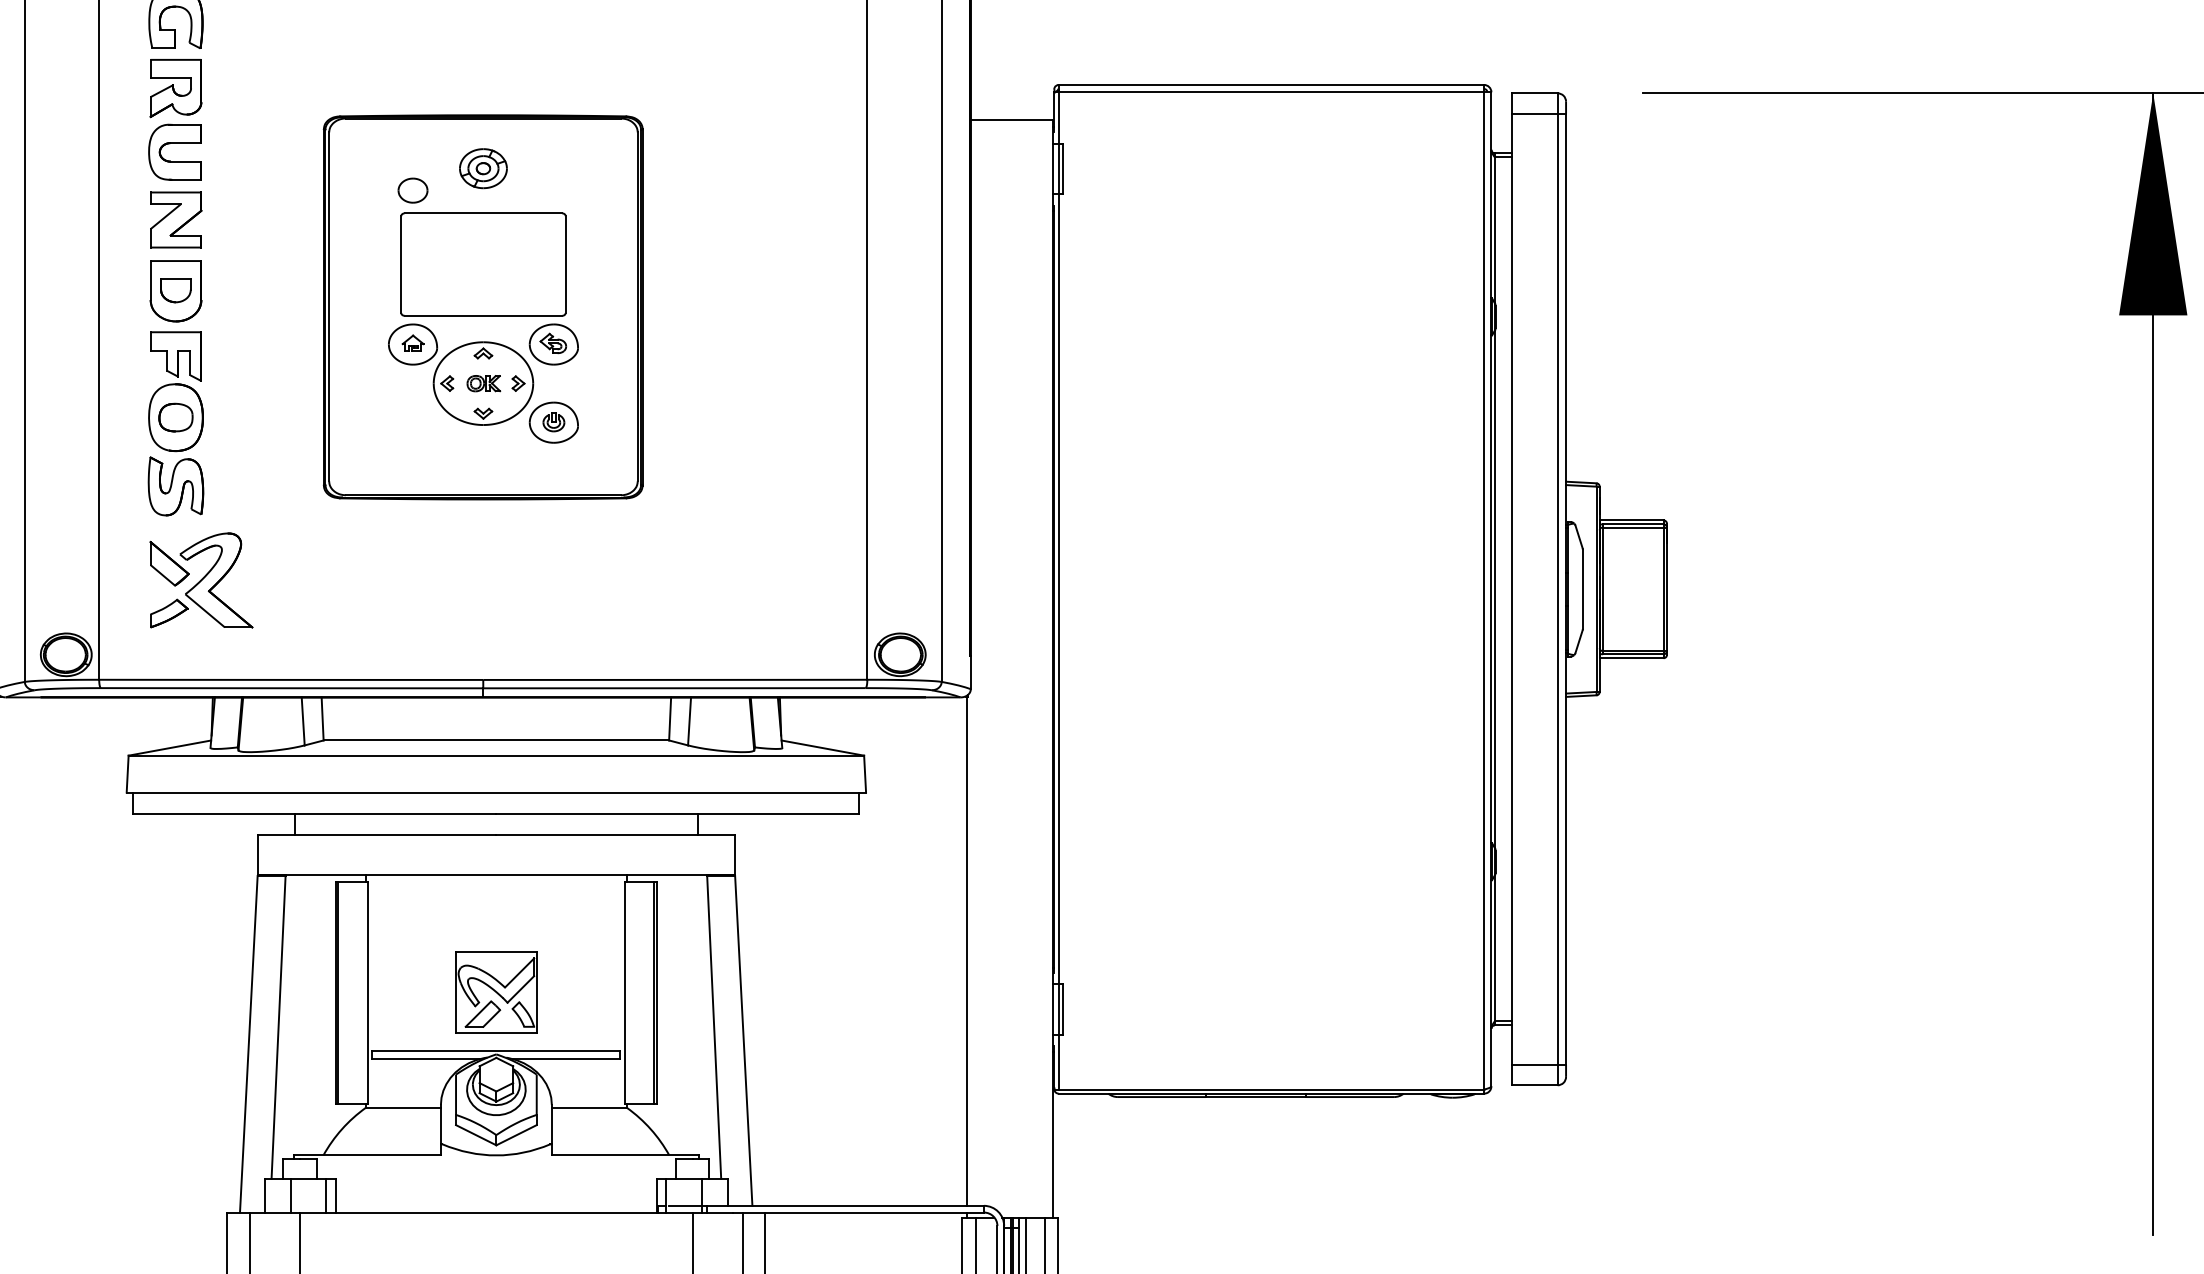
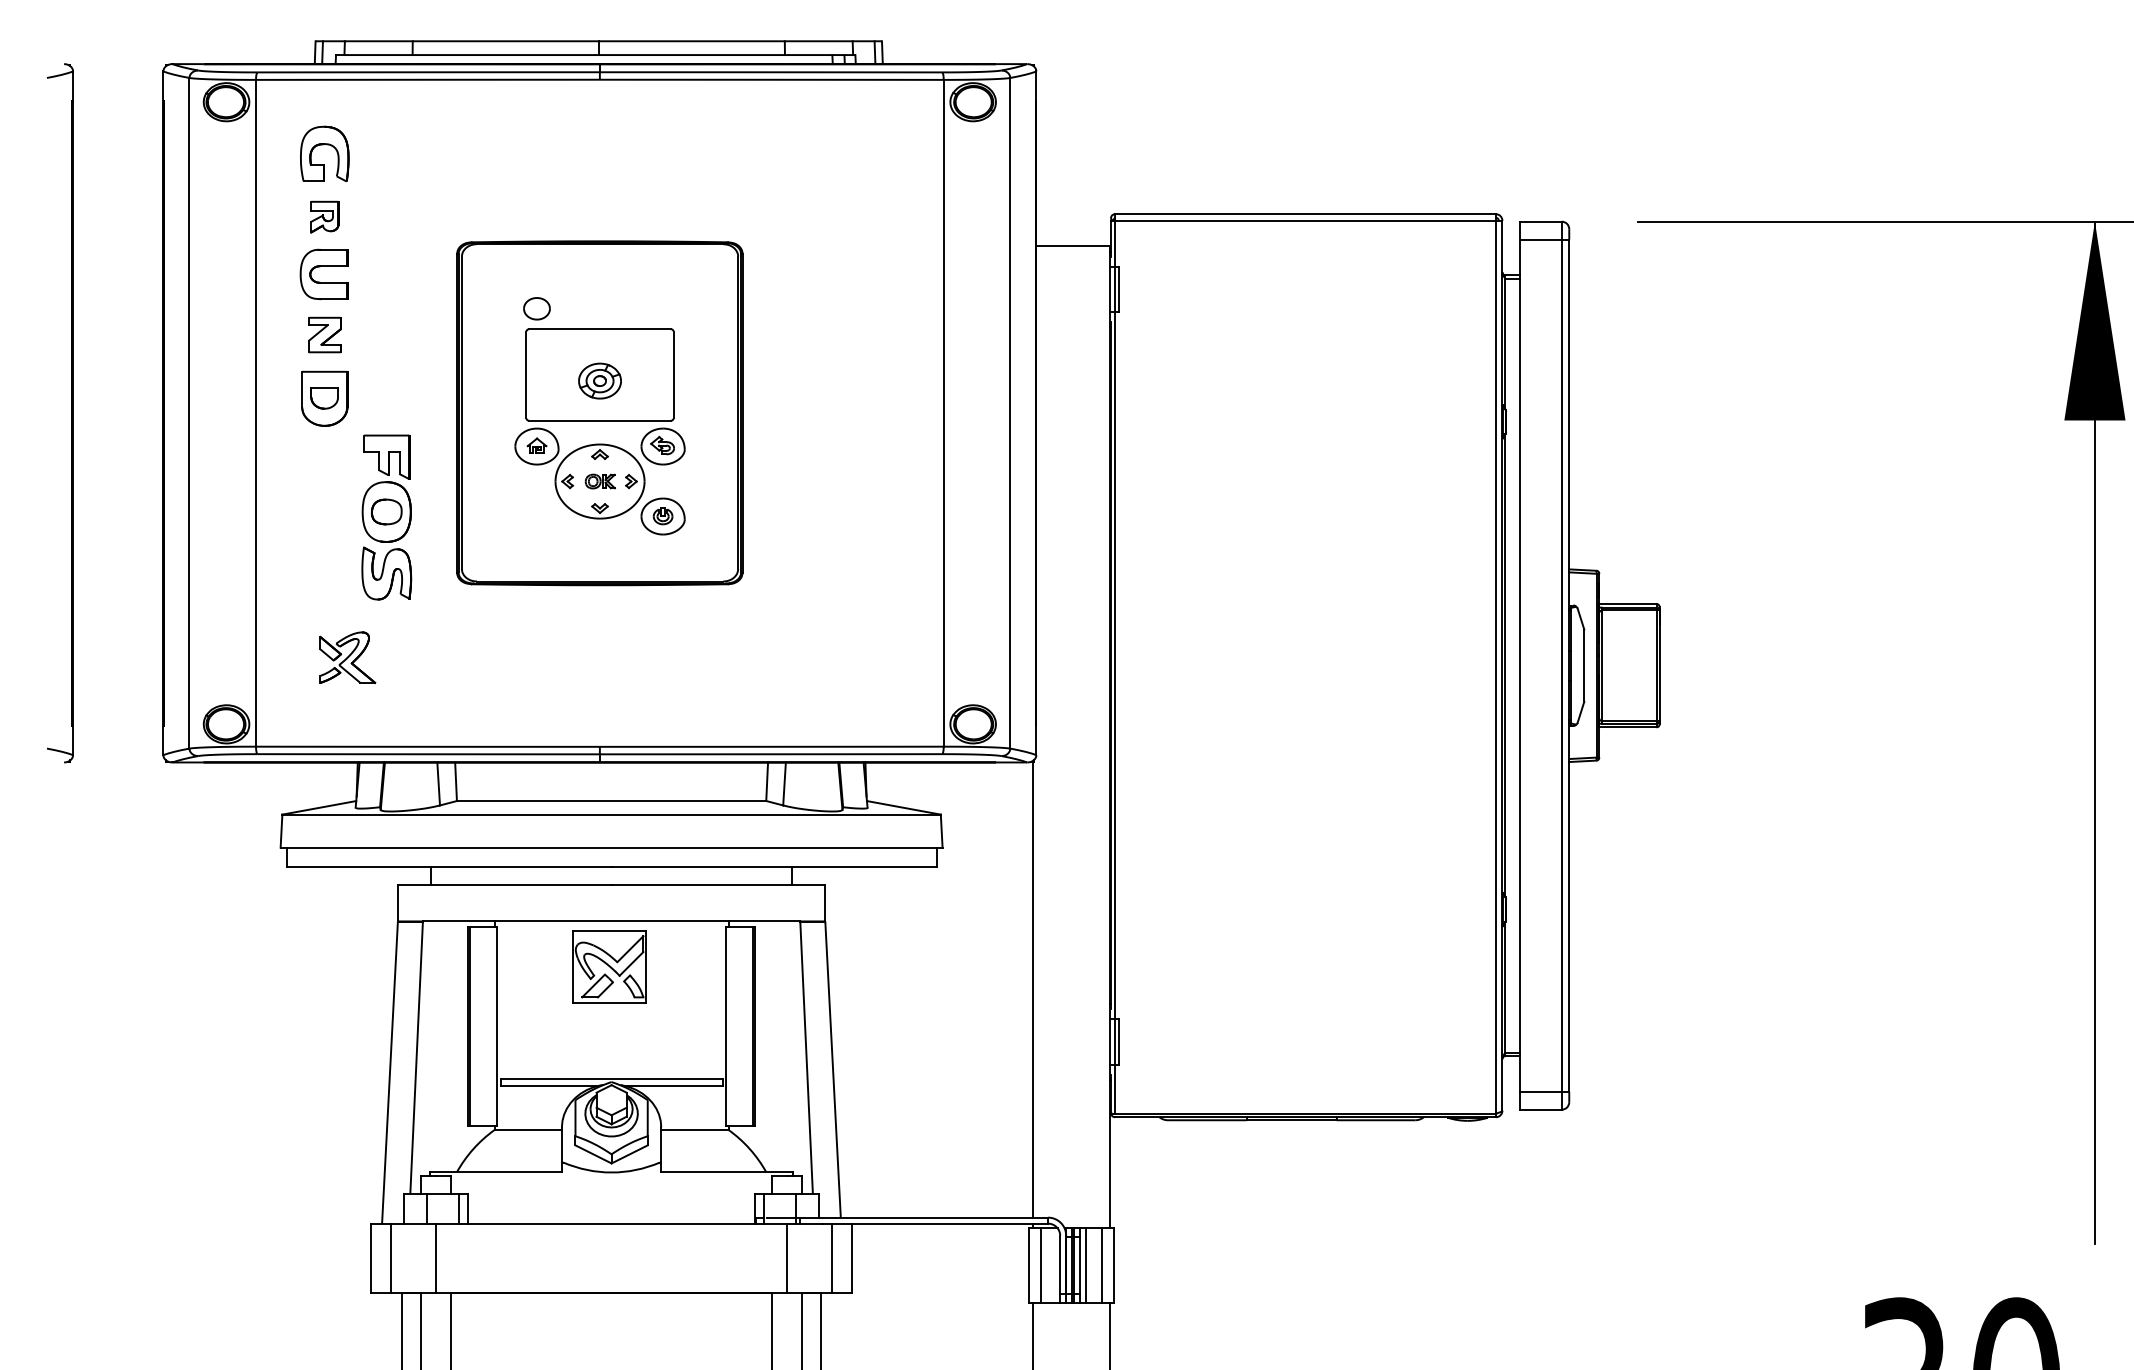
part: (175, 87) -> (324, 216), size x0.6
part: (482, 167) -> (599, 380), moved
part: (175, 219) -> (324, 334), size x0.7
part: (175, 423) -> (386, 517), moved
part: (201, 580) -> (347, 657), size x0.6
part: (496, 992) -> (609, 966), moved

